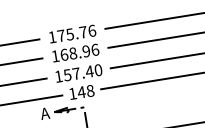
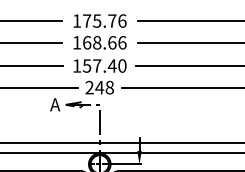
text: (86, 51) -> (112, 42), 168.96 -> 168.66
text: (72, 93) -> (89, 87), 148 -> 248

